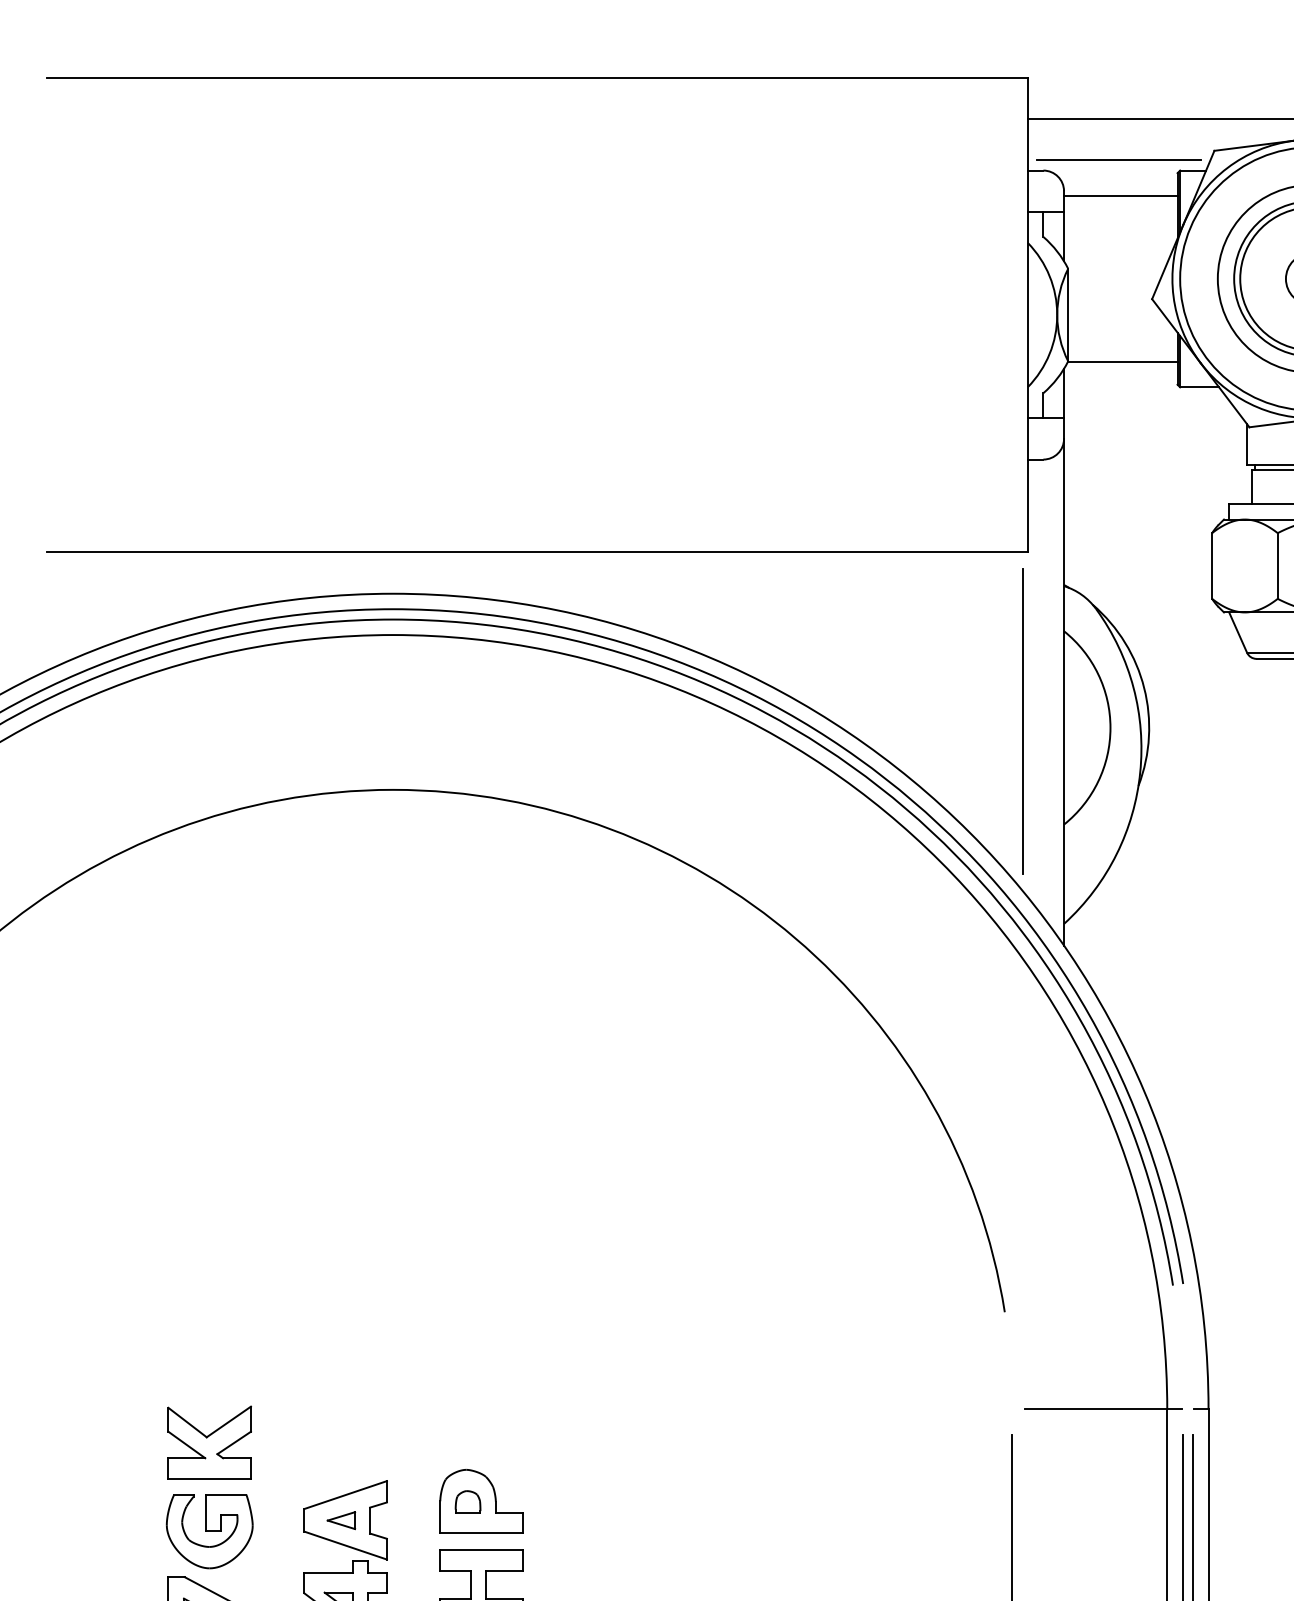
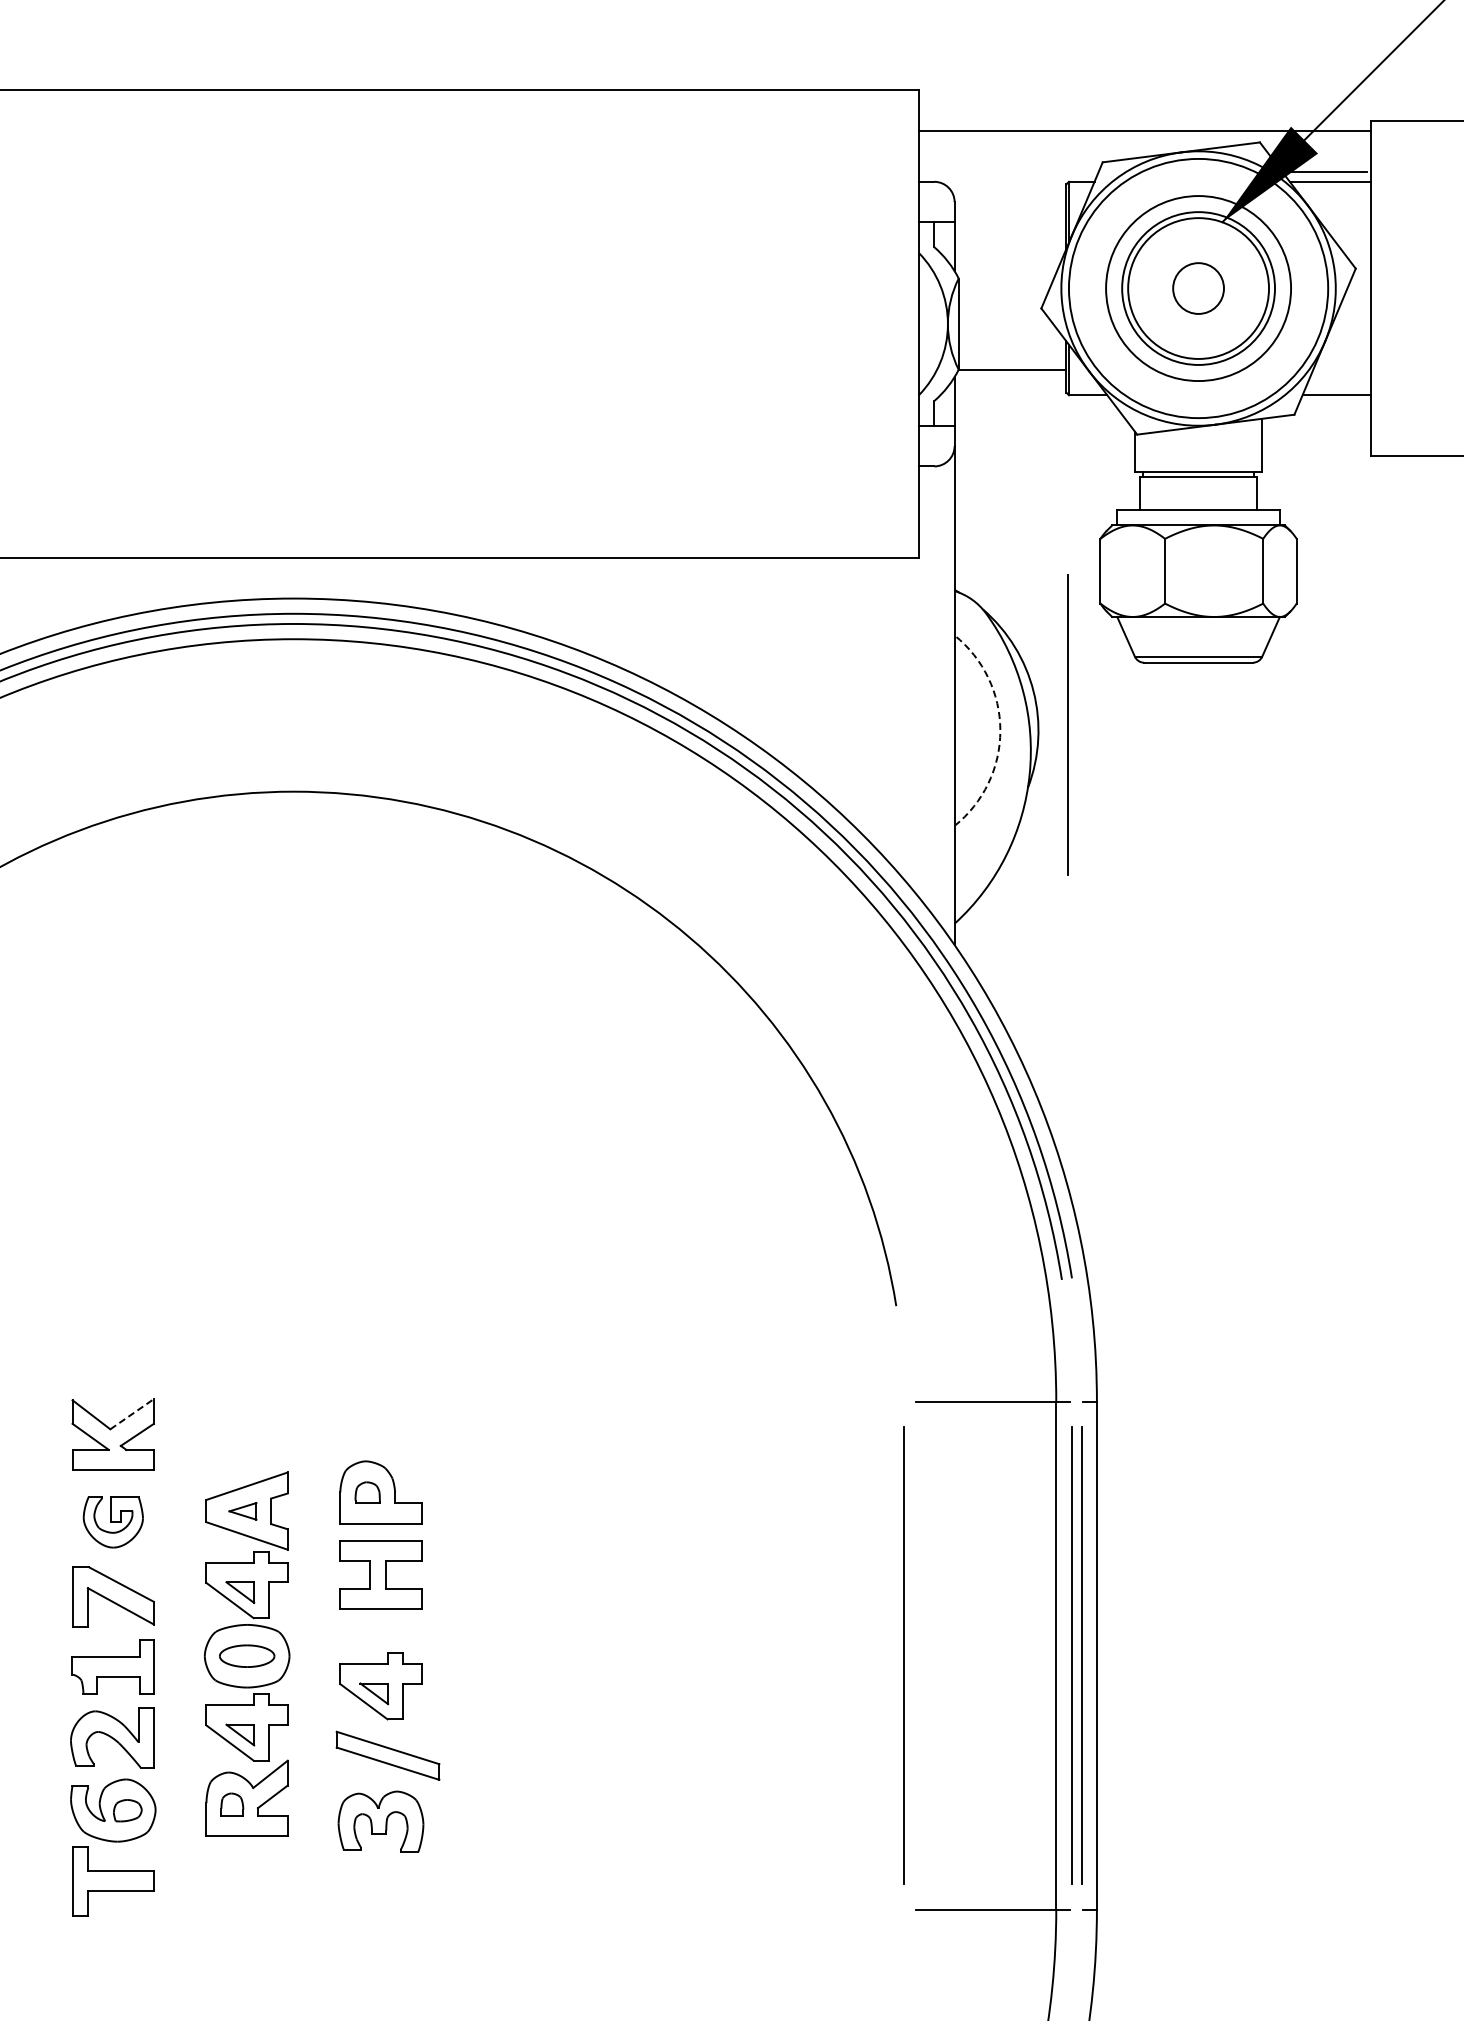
line: (1118, 160) -> (1008, 171), removed
line: (1120, 196) -> (1010, 207), removed
line: (1022, 721) -> (1067, 724), moved
arc: (1110, 727) -> (1000, 730), solid -> dashed
line: (229, 1421) -> (132, 1413), solid -> dashed
part: (209, 1531) -> (113, 1522), size x0.7

